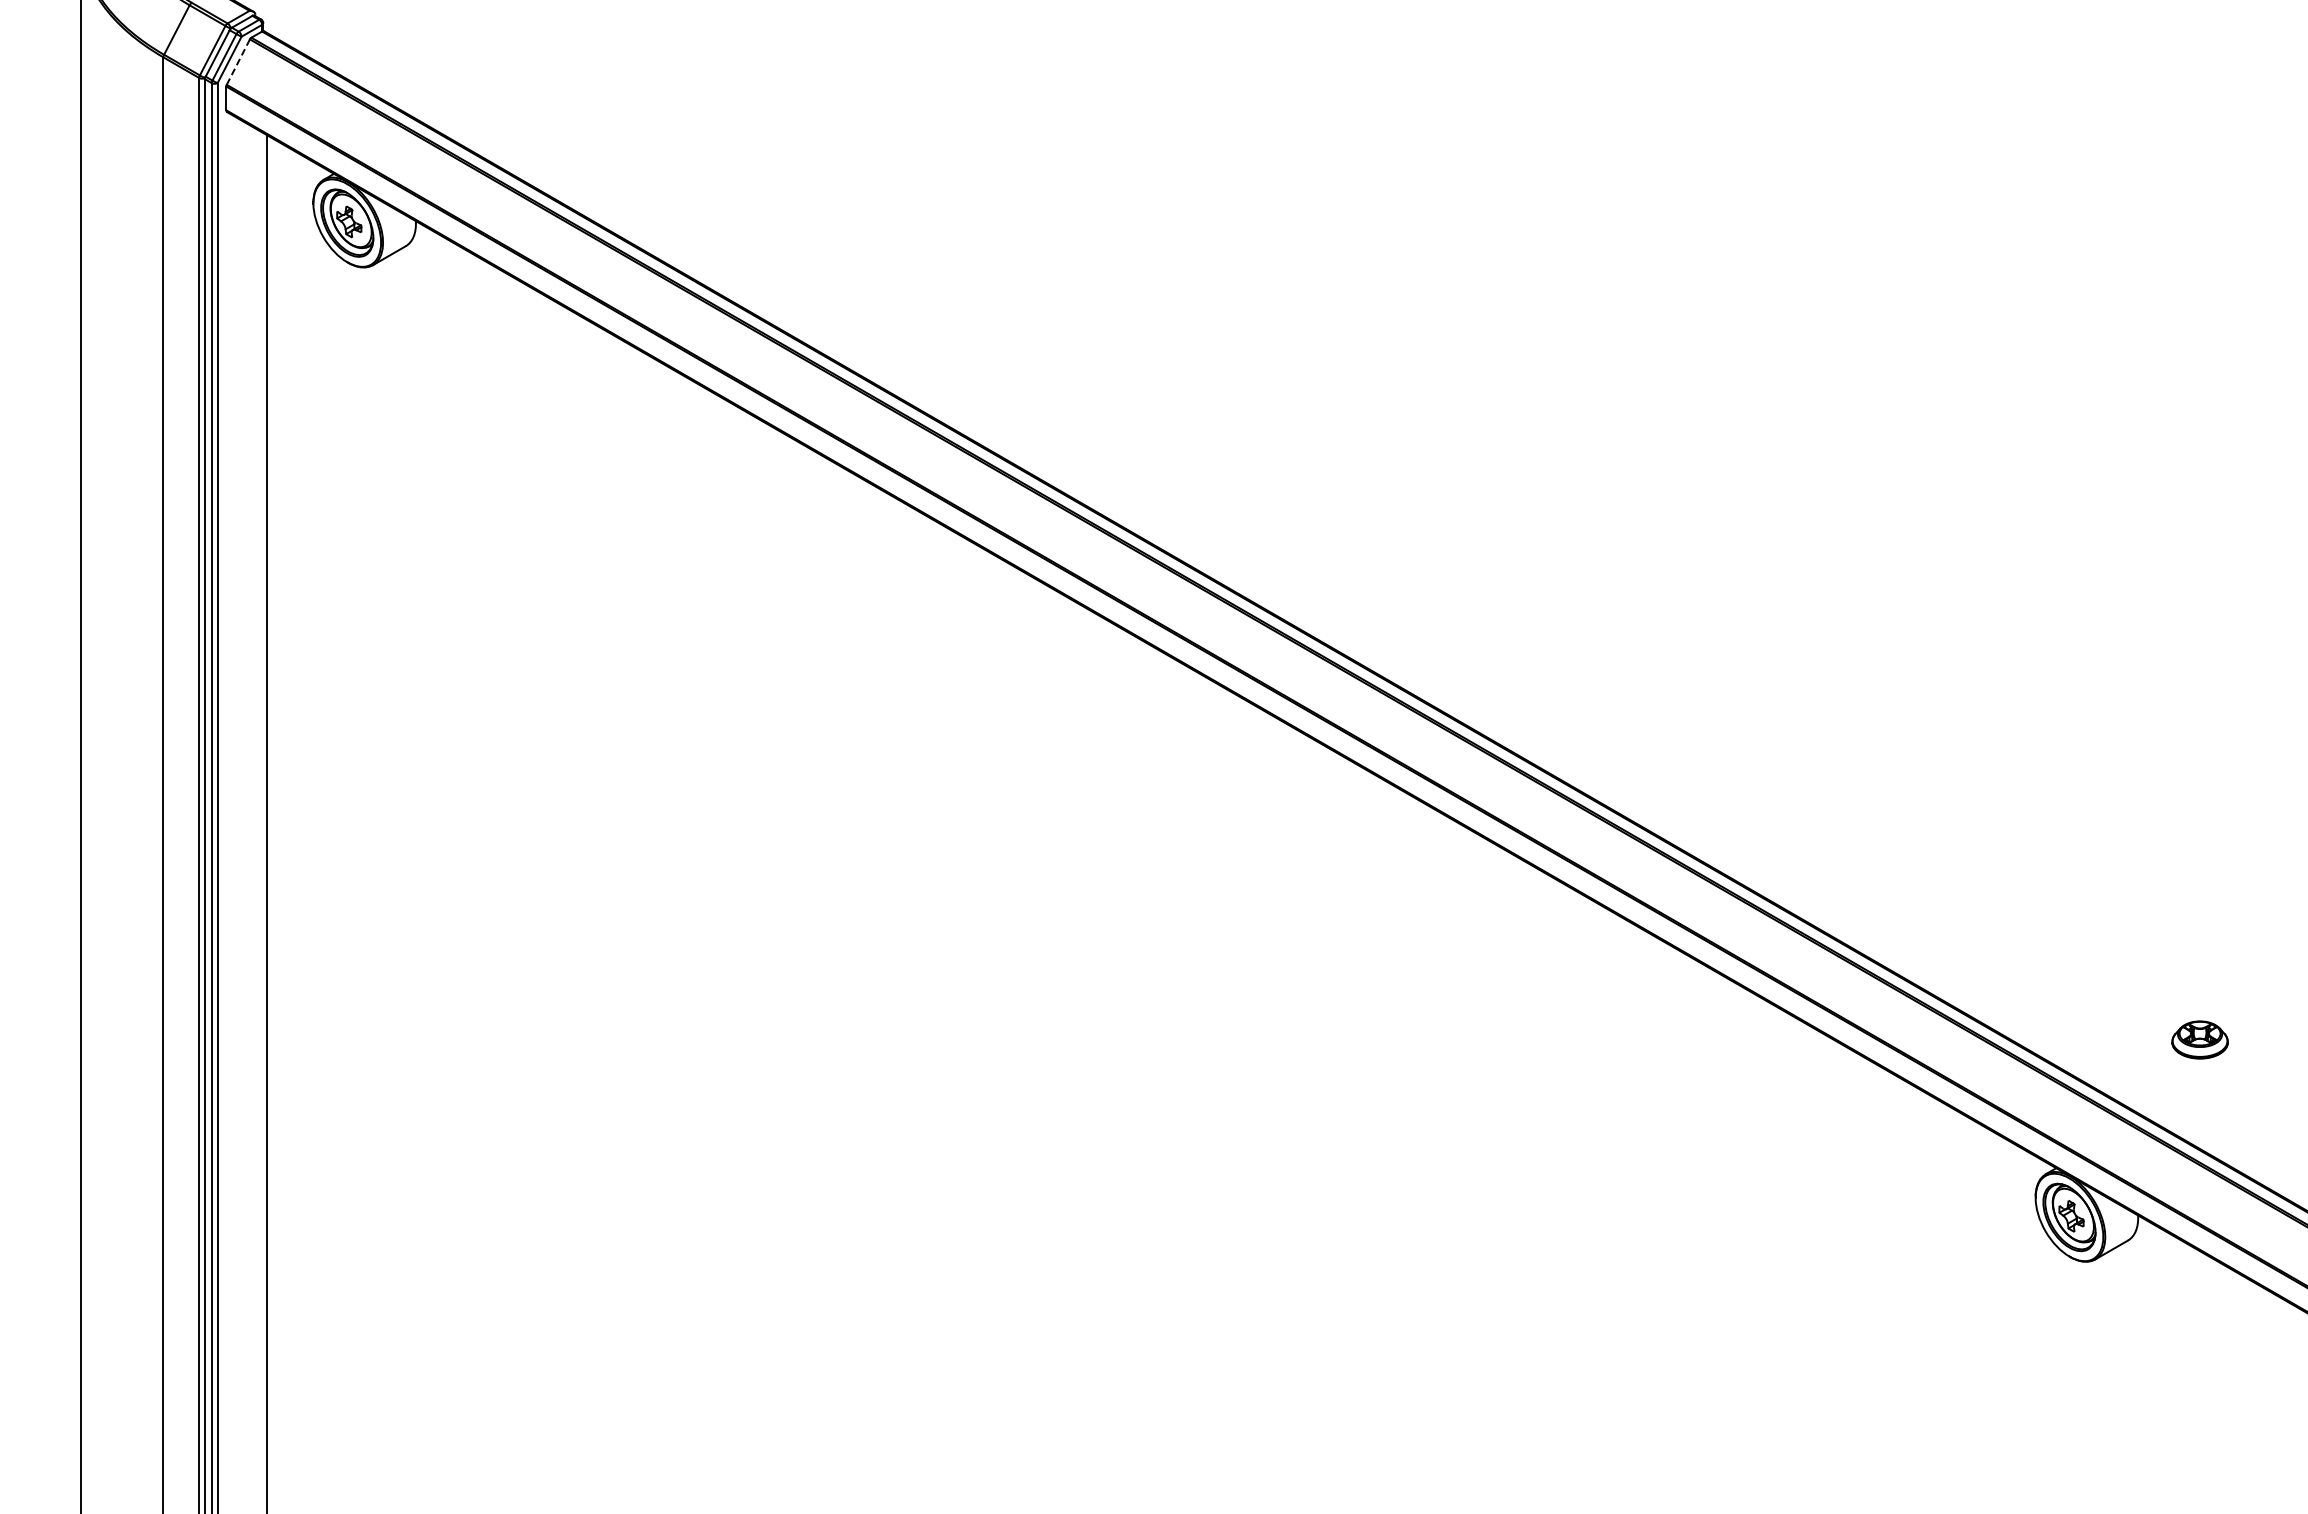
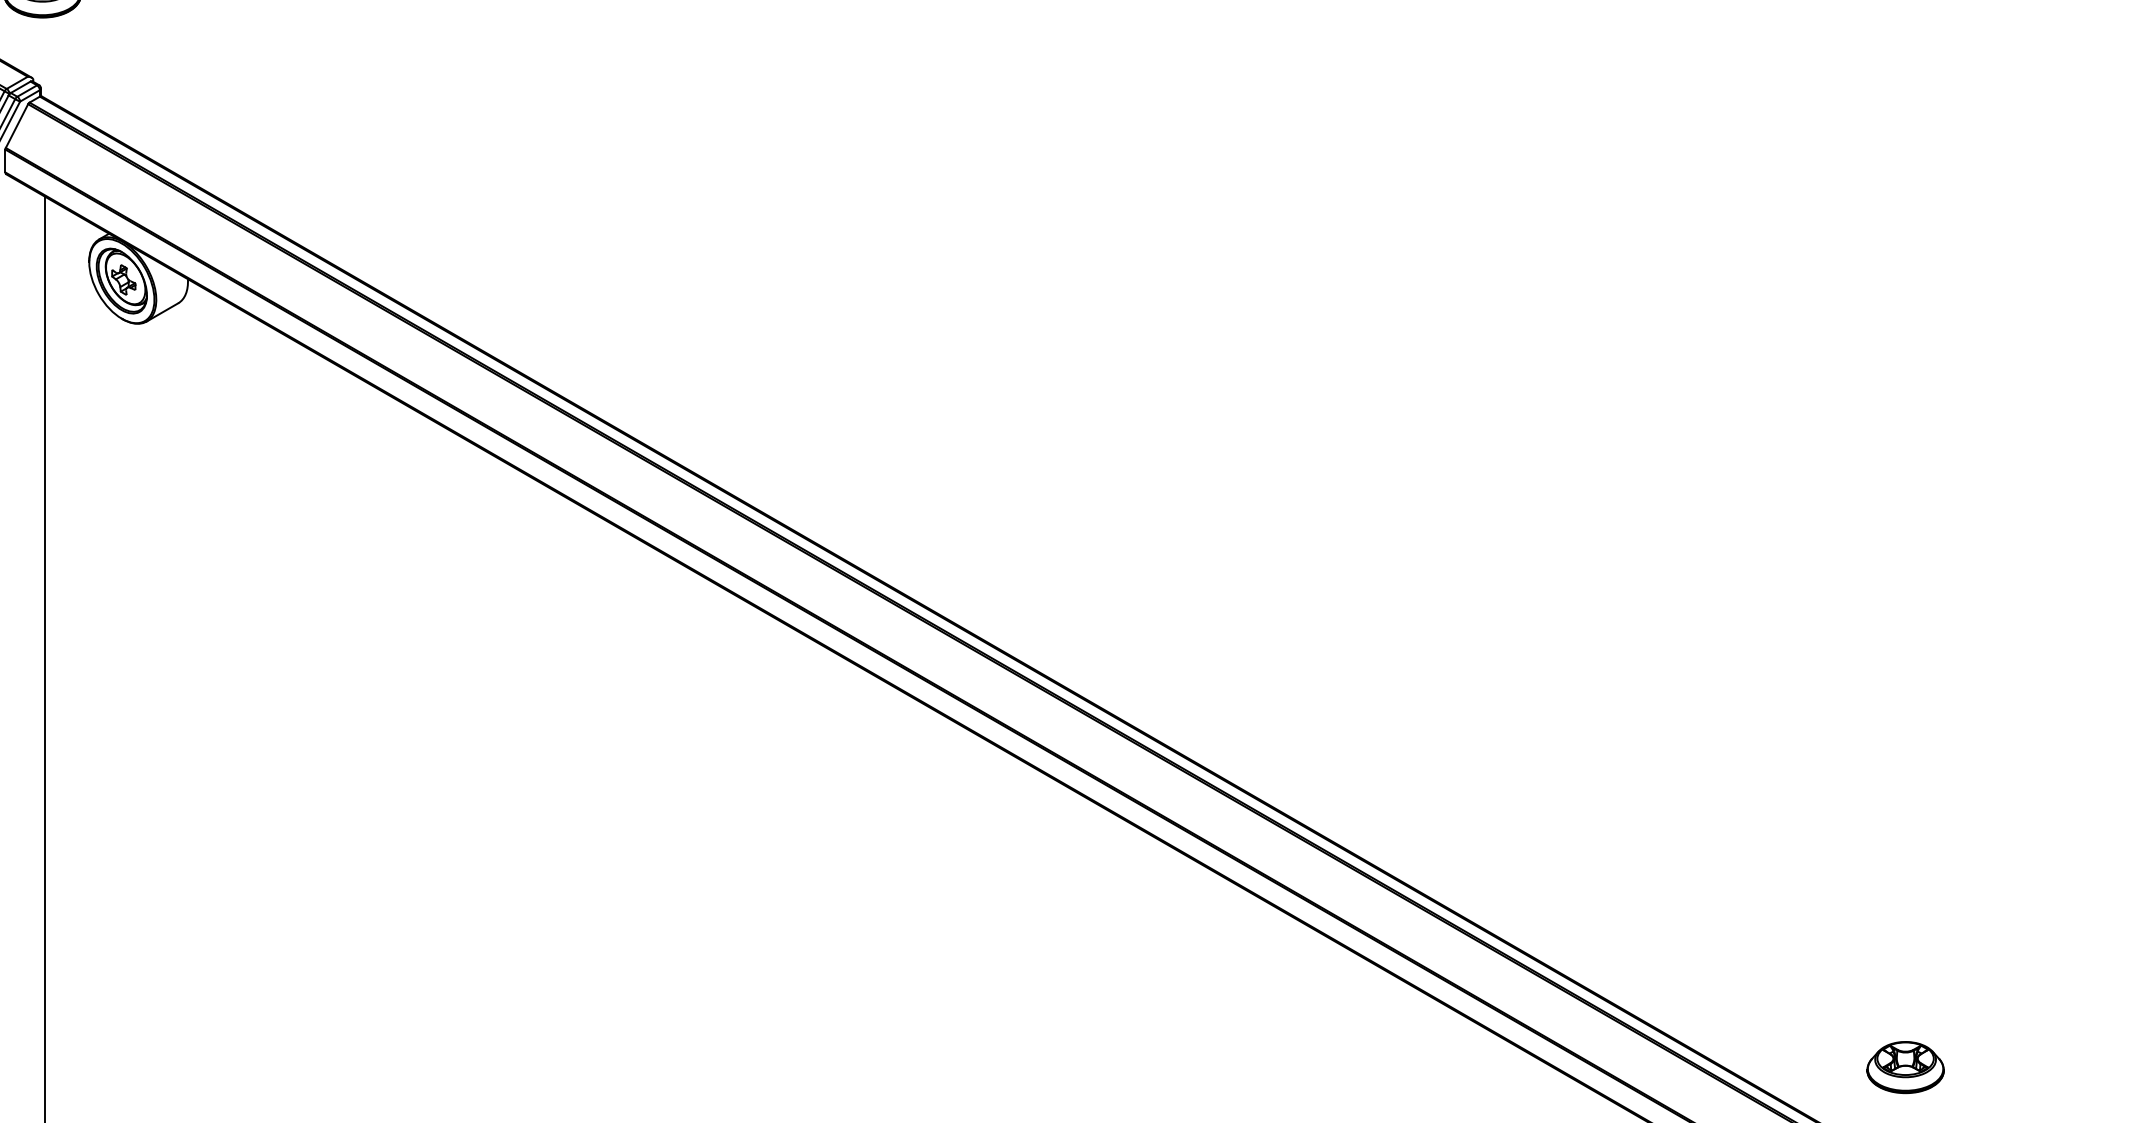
line: (238, 62) -> (17, 126), dashed -> solid
part: (2199, 1039) -> (1905, 1067), size x1.43

